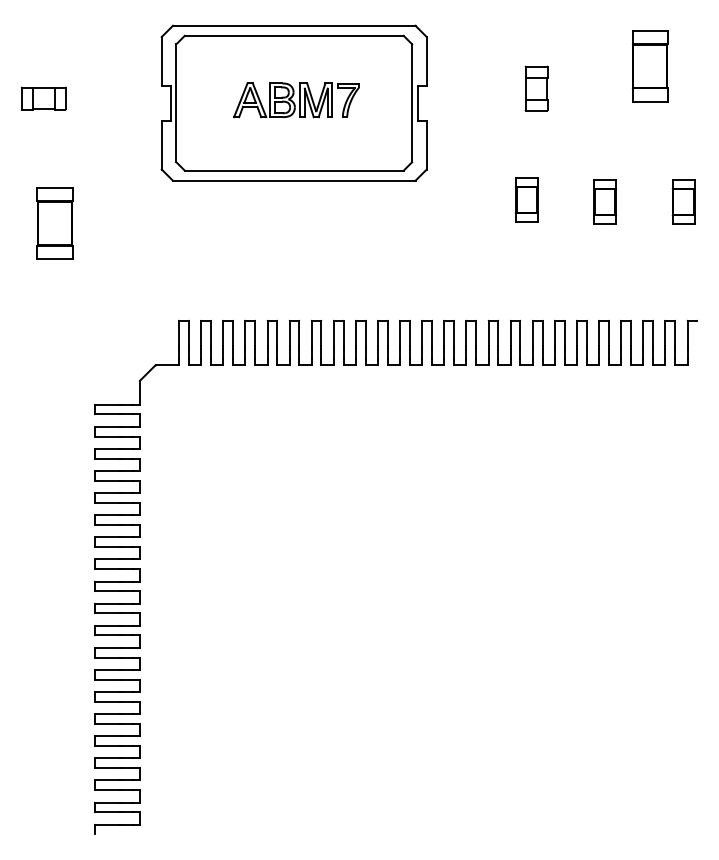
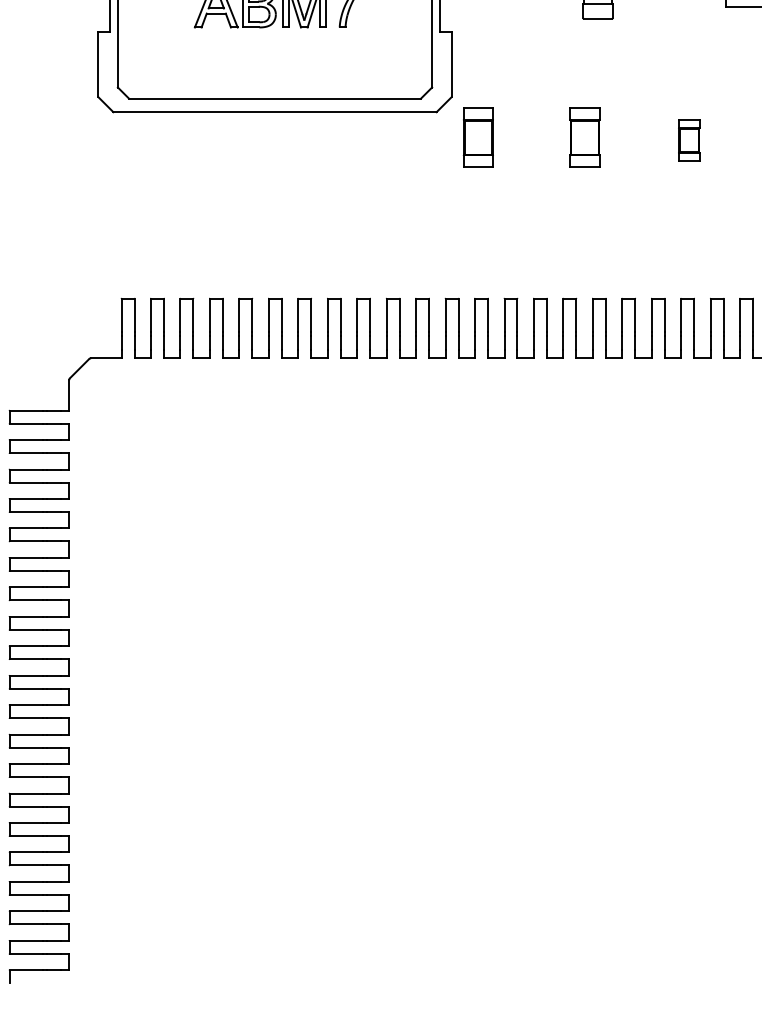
part: (446, 199) -> (477, 137), added
part: (604, 201) -> (688, 139), size x0.7

